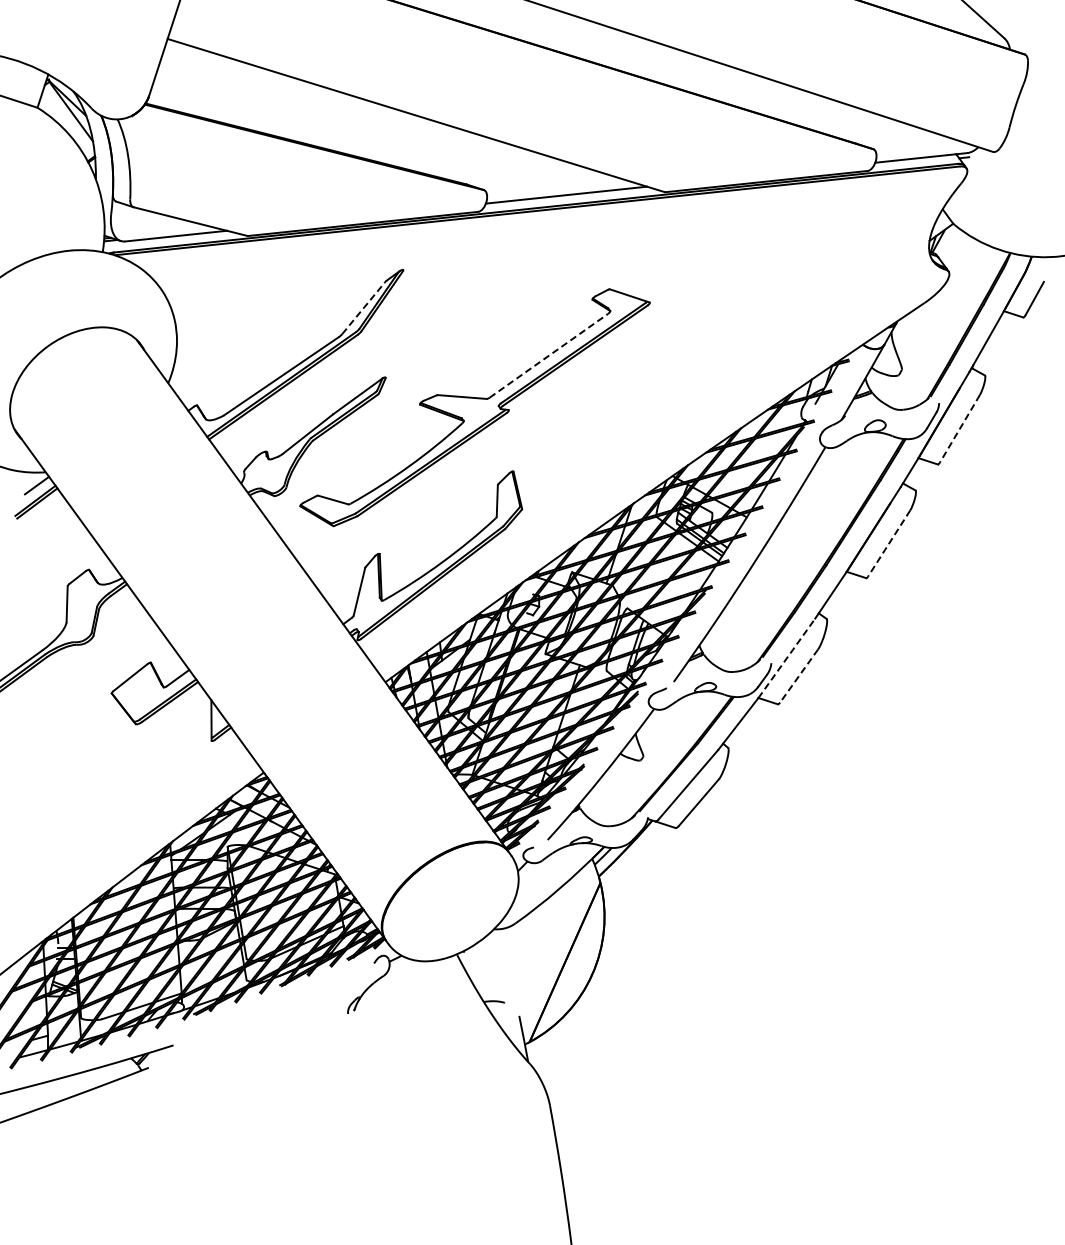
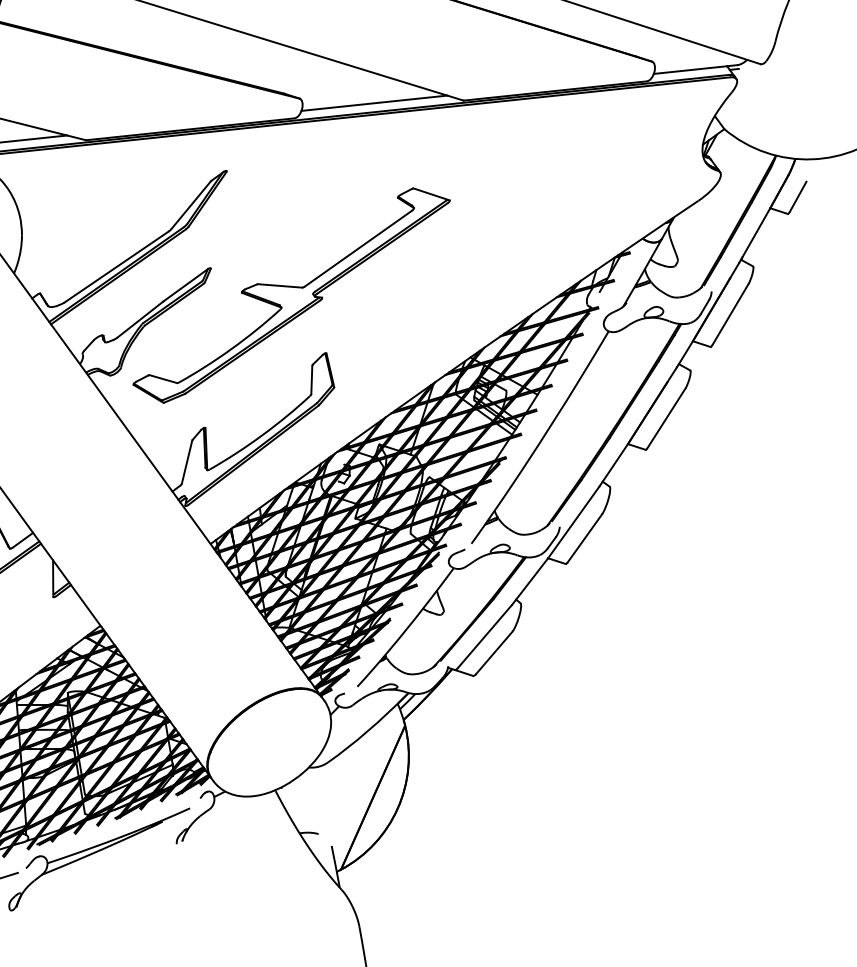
line: (363, 308) -> (190, 205), dashed -> solid
line: (549, 355) -> (359, 248), dashed -> solid
line: (959, 429) -> (730, 315), dashed -> solid
line: (888, 543) -> (665, 418), dashed -> solid
line: (786, 658) -> (573, 522), dashed -> solid
line: (799, 676) -> (585, 538), dashed -> solid
part: (259, 1023) -> (96, 852), added

